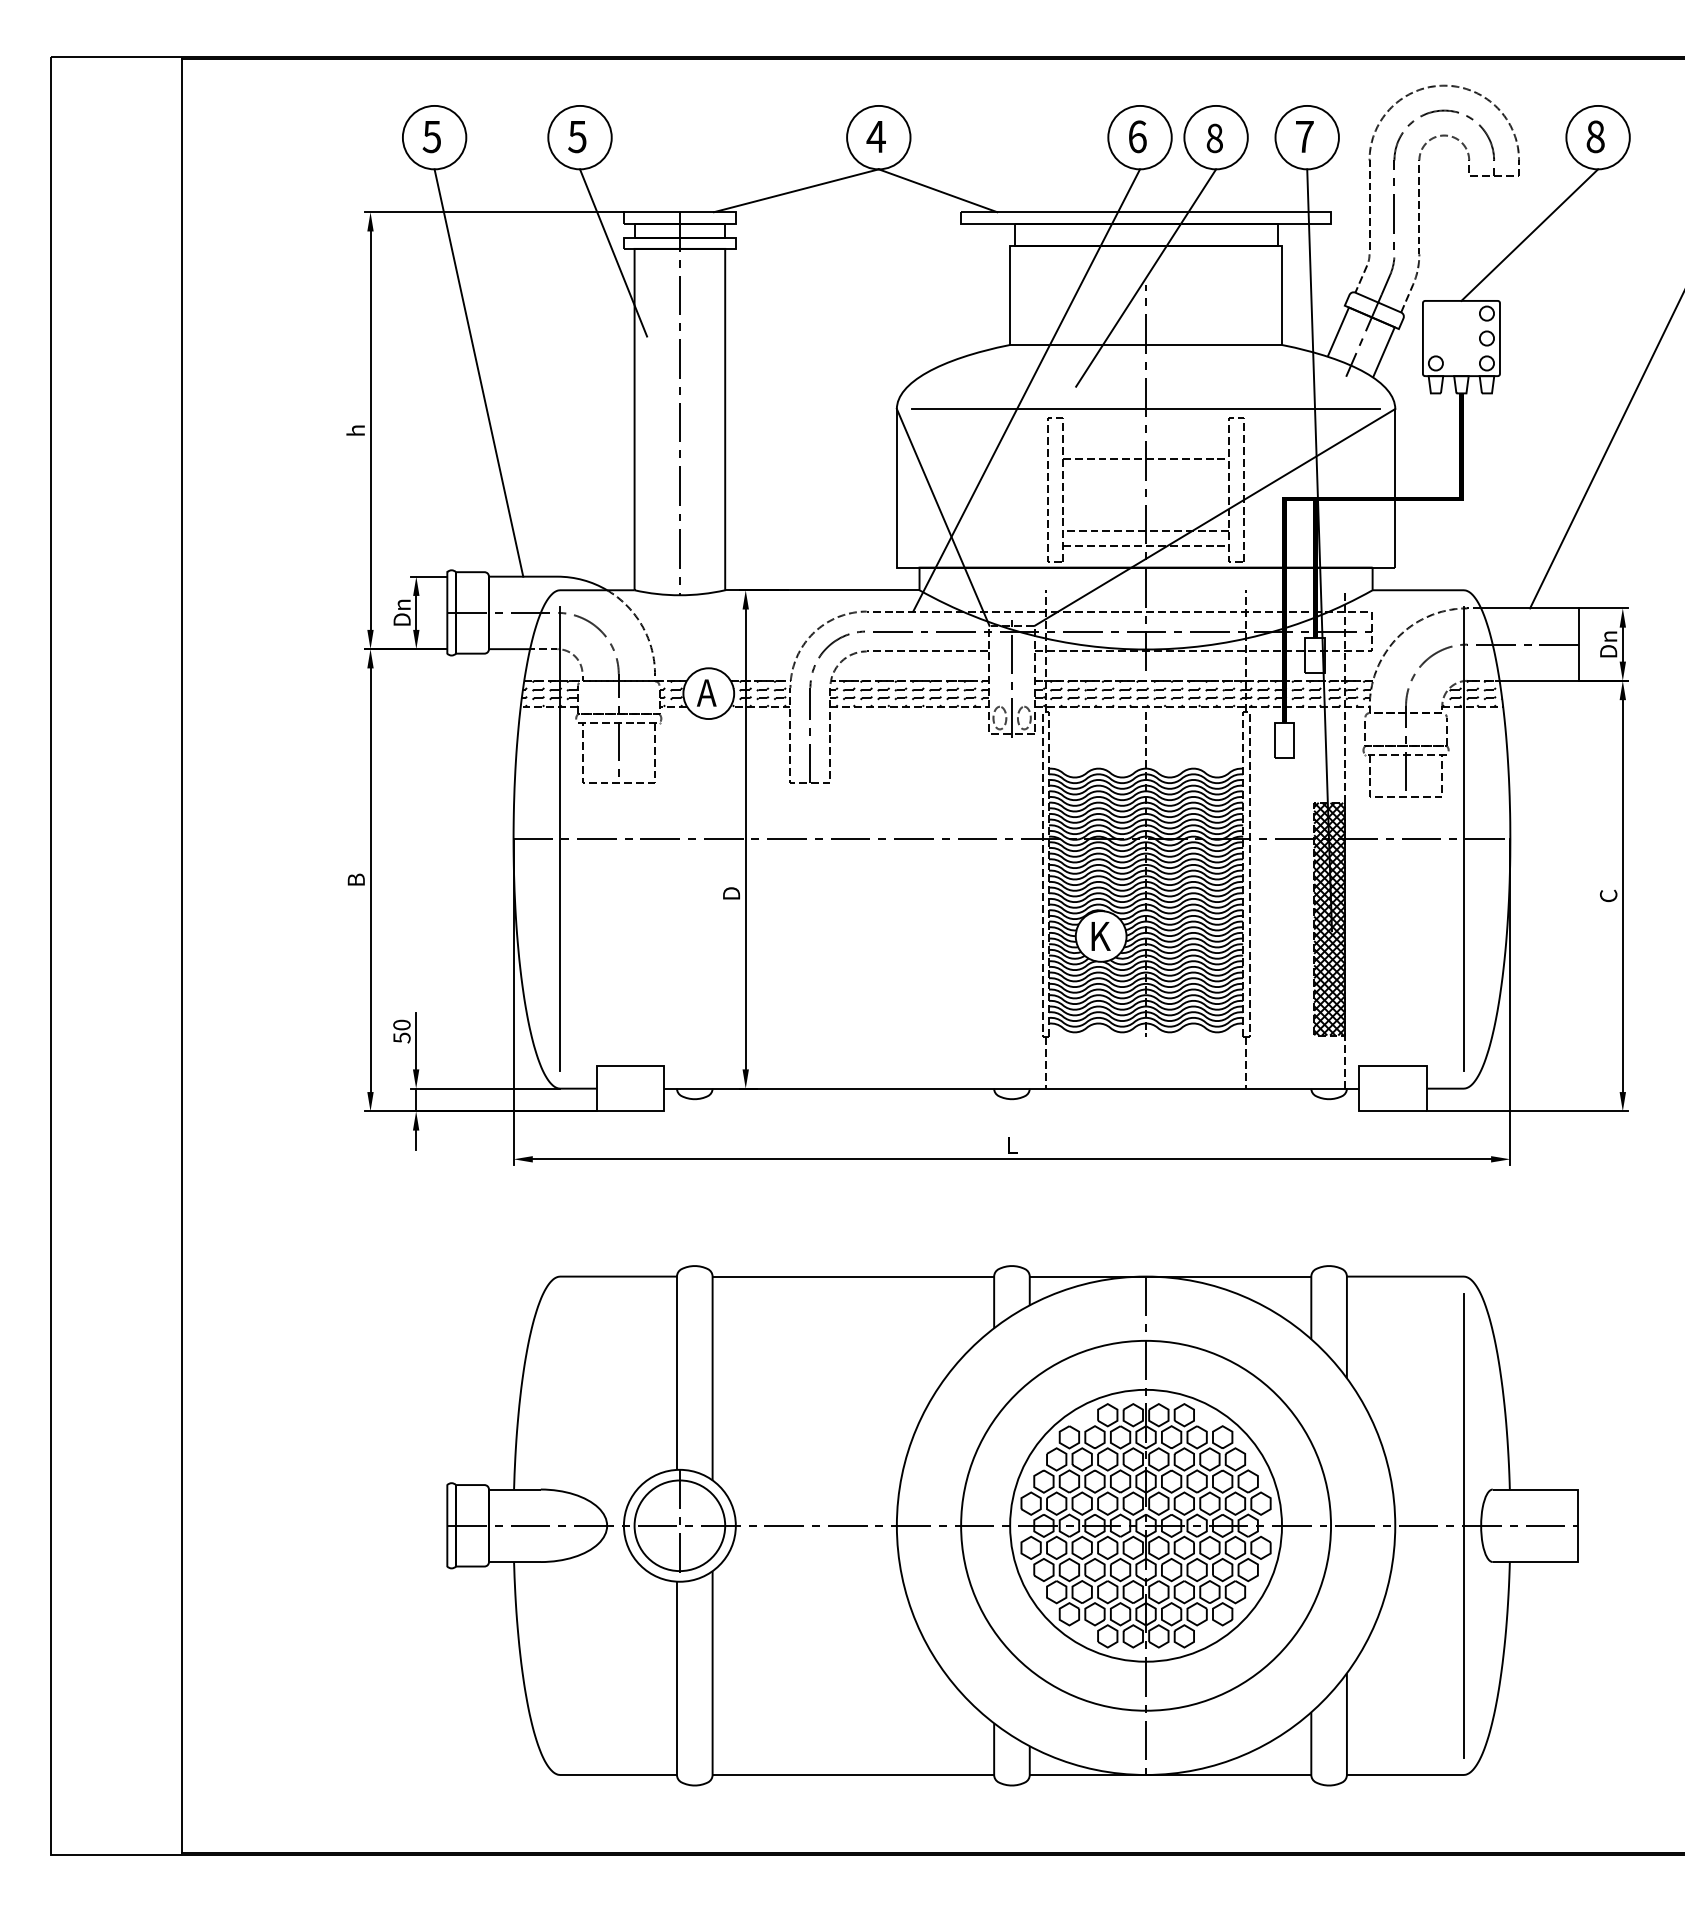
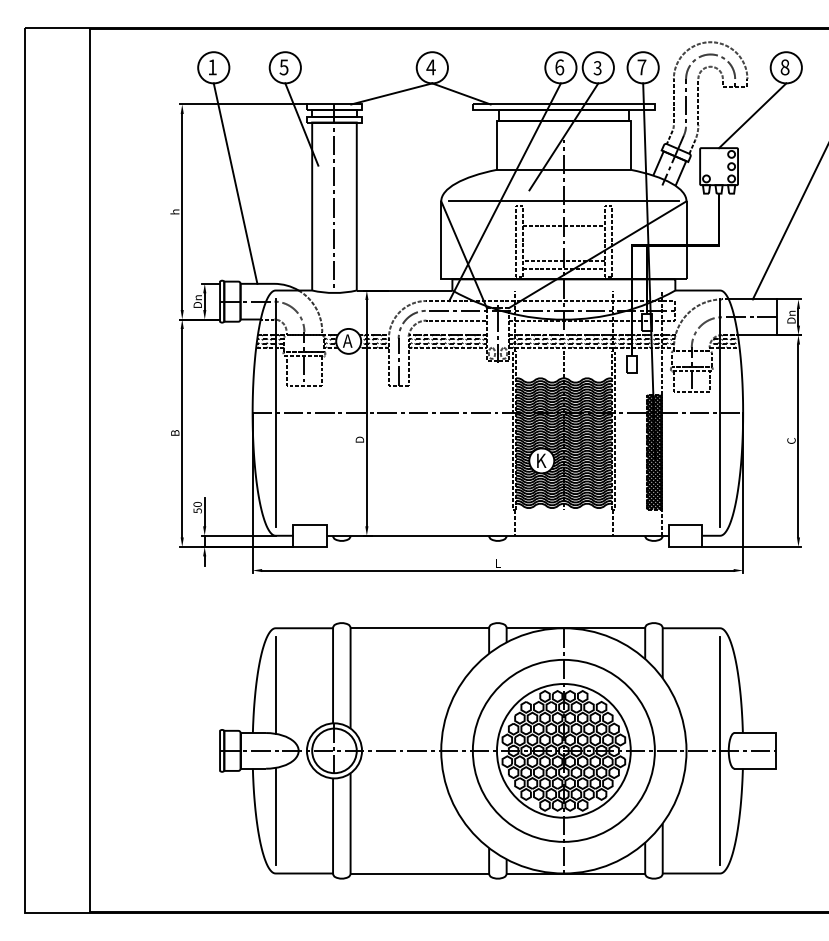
text: (431, 137) -> (212, 67), 5 -> 1
text: (1214, 139) -> (597, 68), 8 -> 3
line: (560, 1390) -> (275, 684), added
line: (560, 1659) -> (275, 816), added

